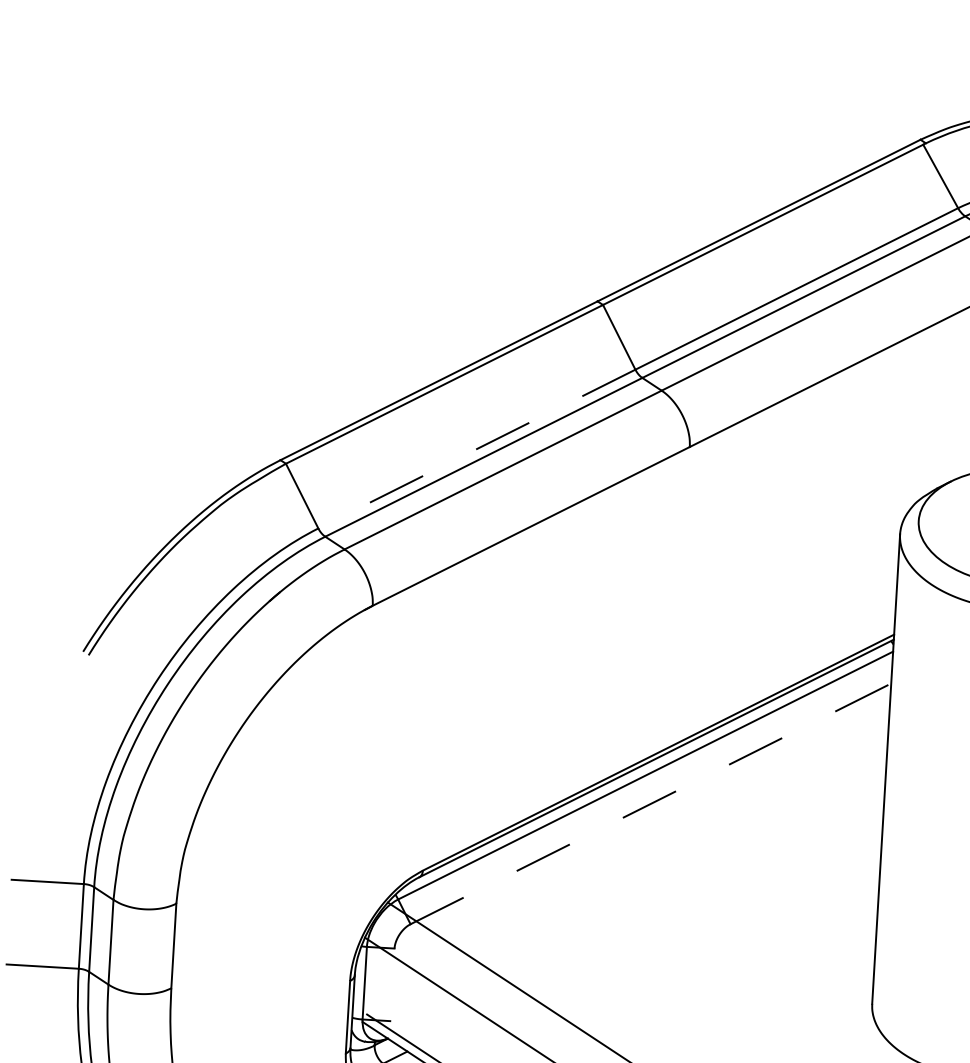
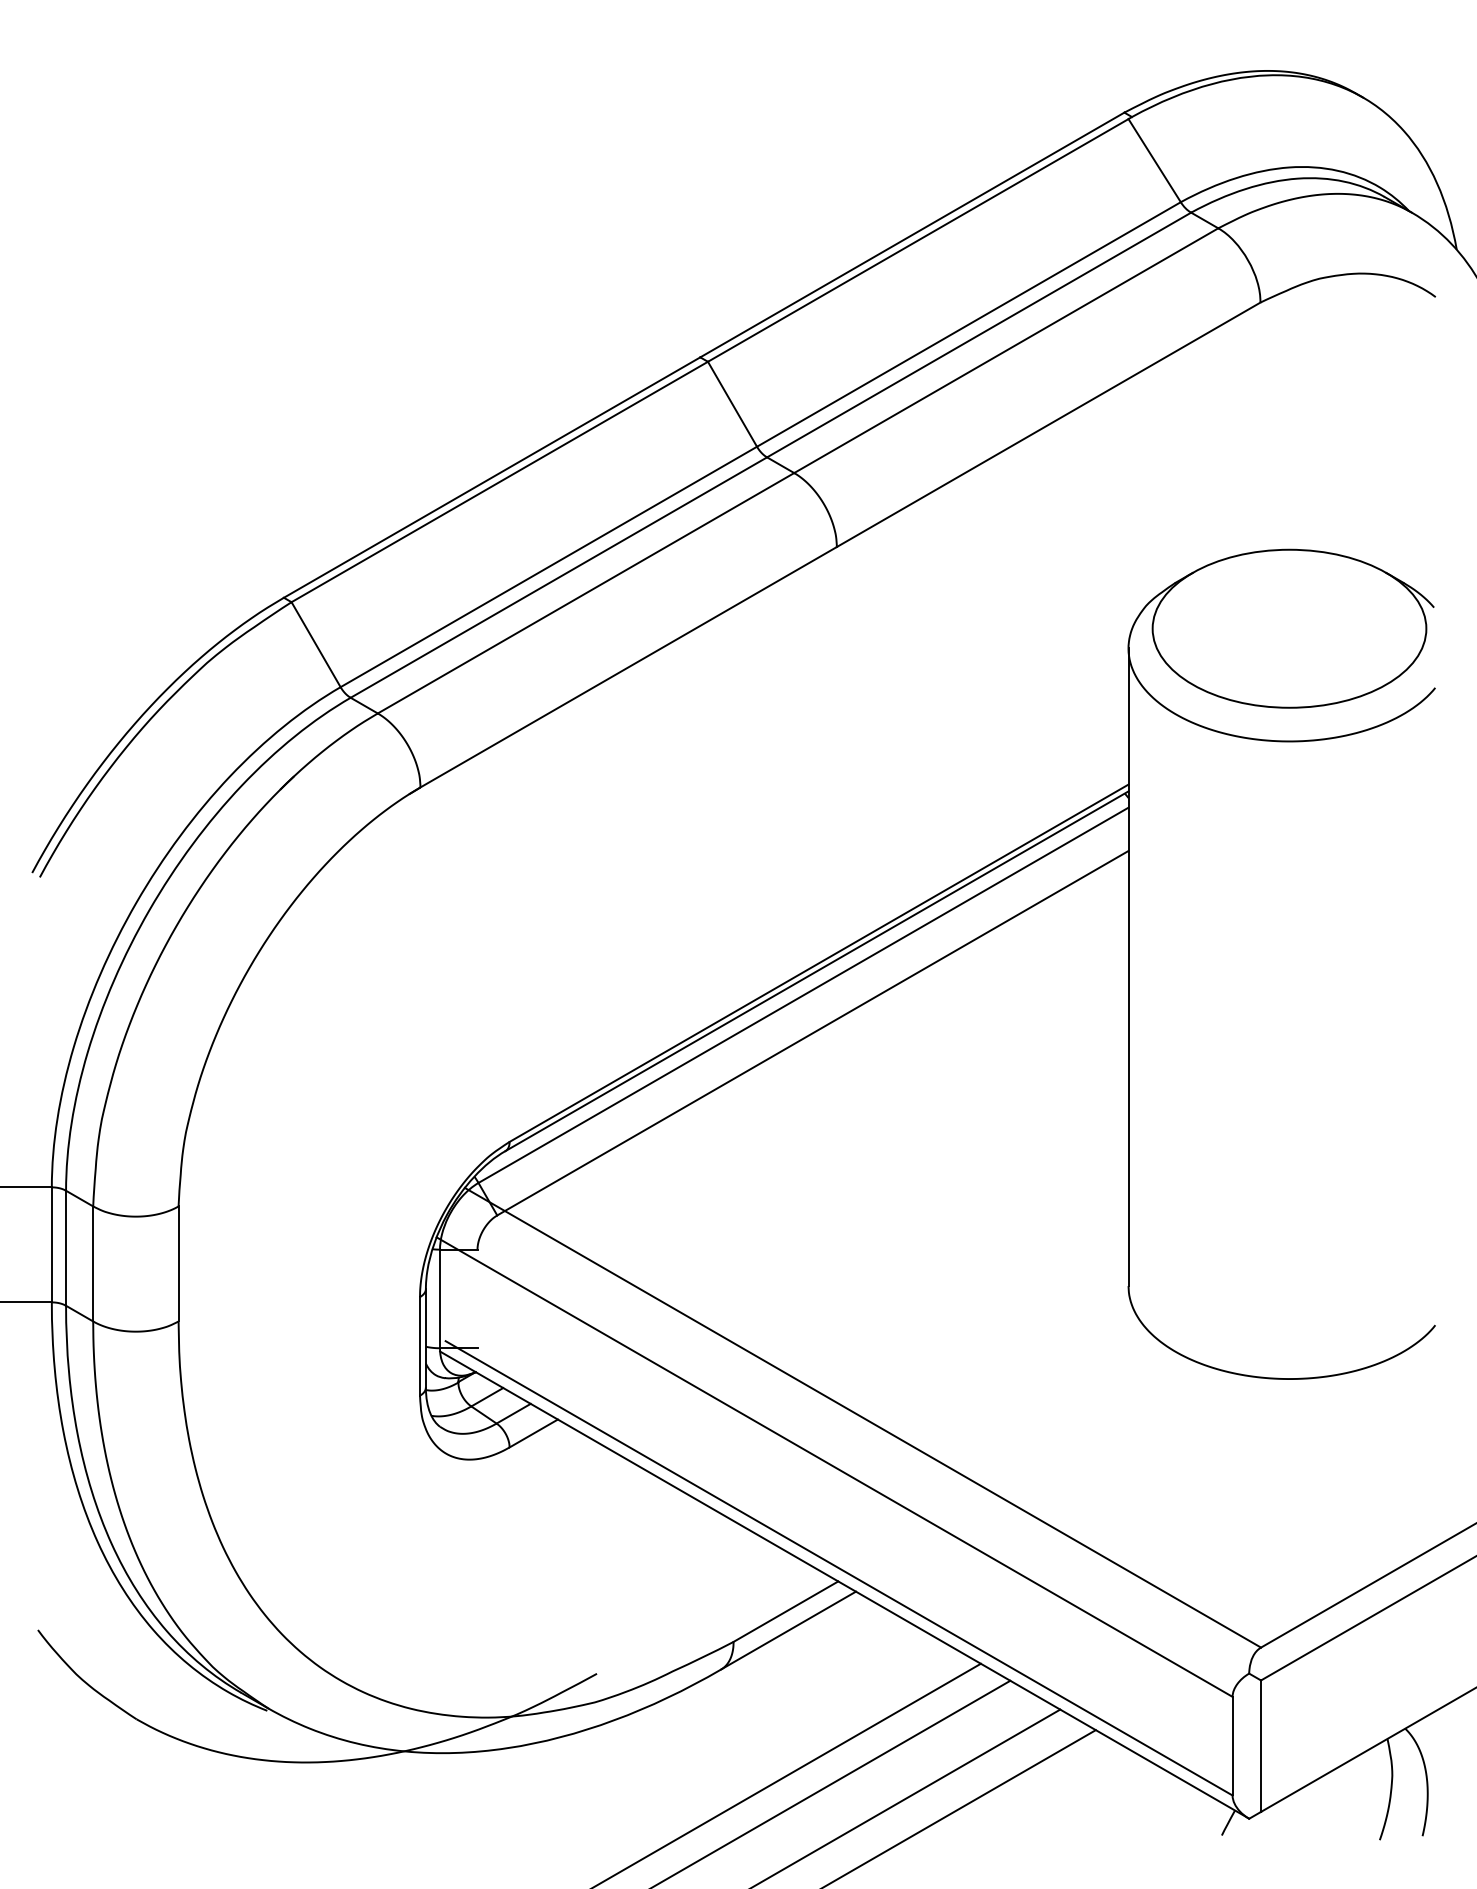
line: (476, 449) -> (548, 567), dashed -> solid
line: (651, 803) -> (813, 1032), dashed -> solid

